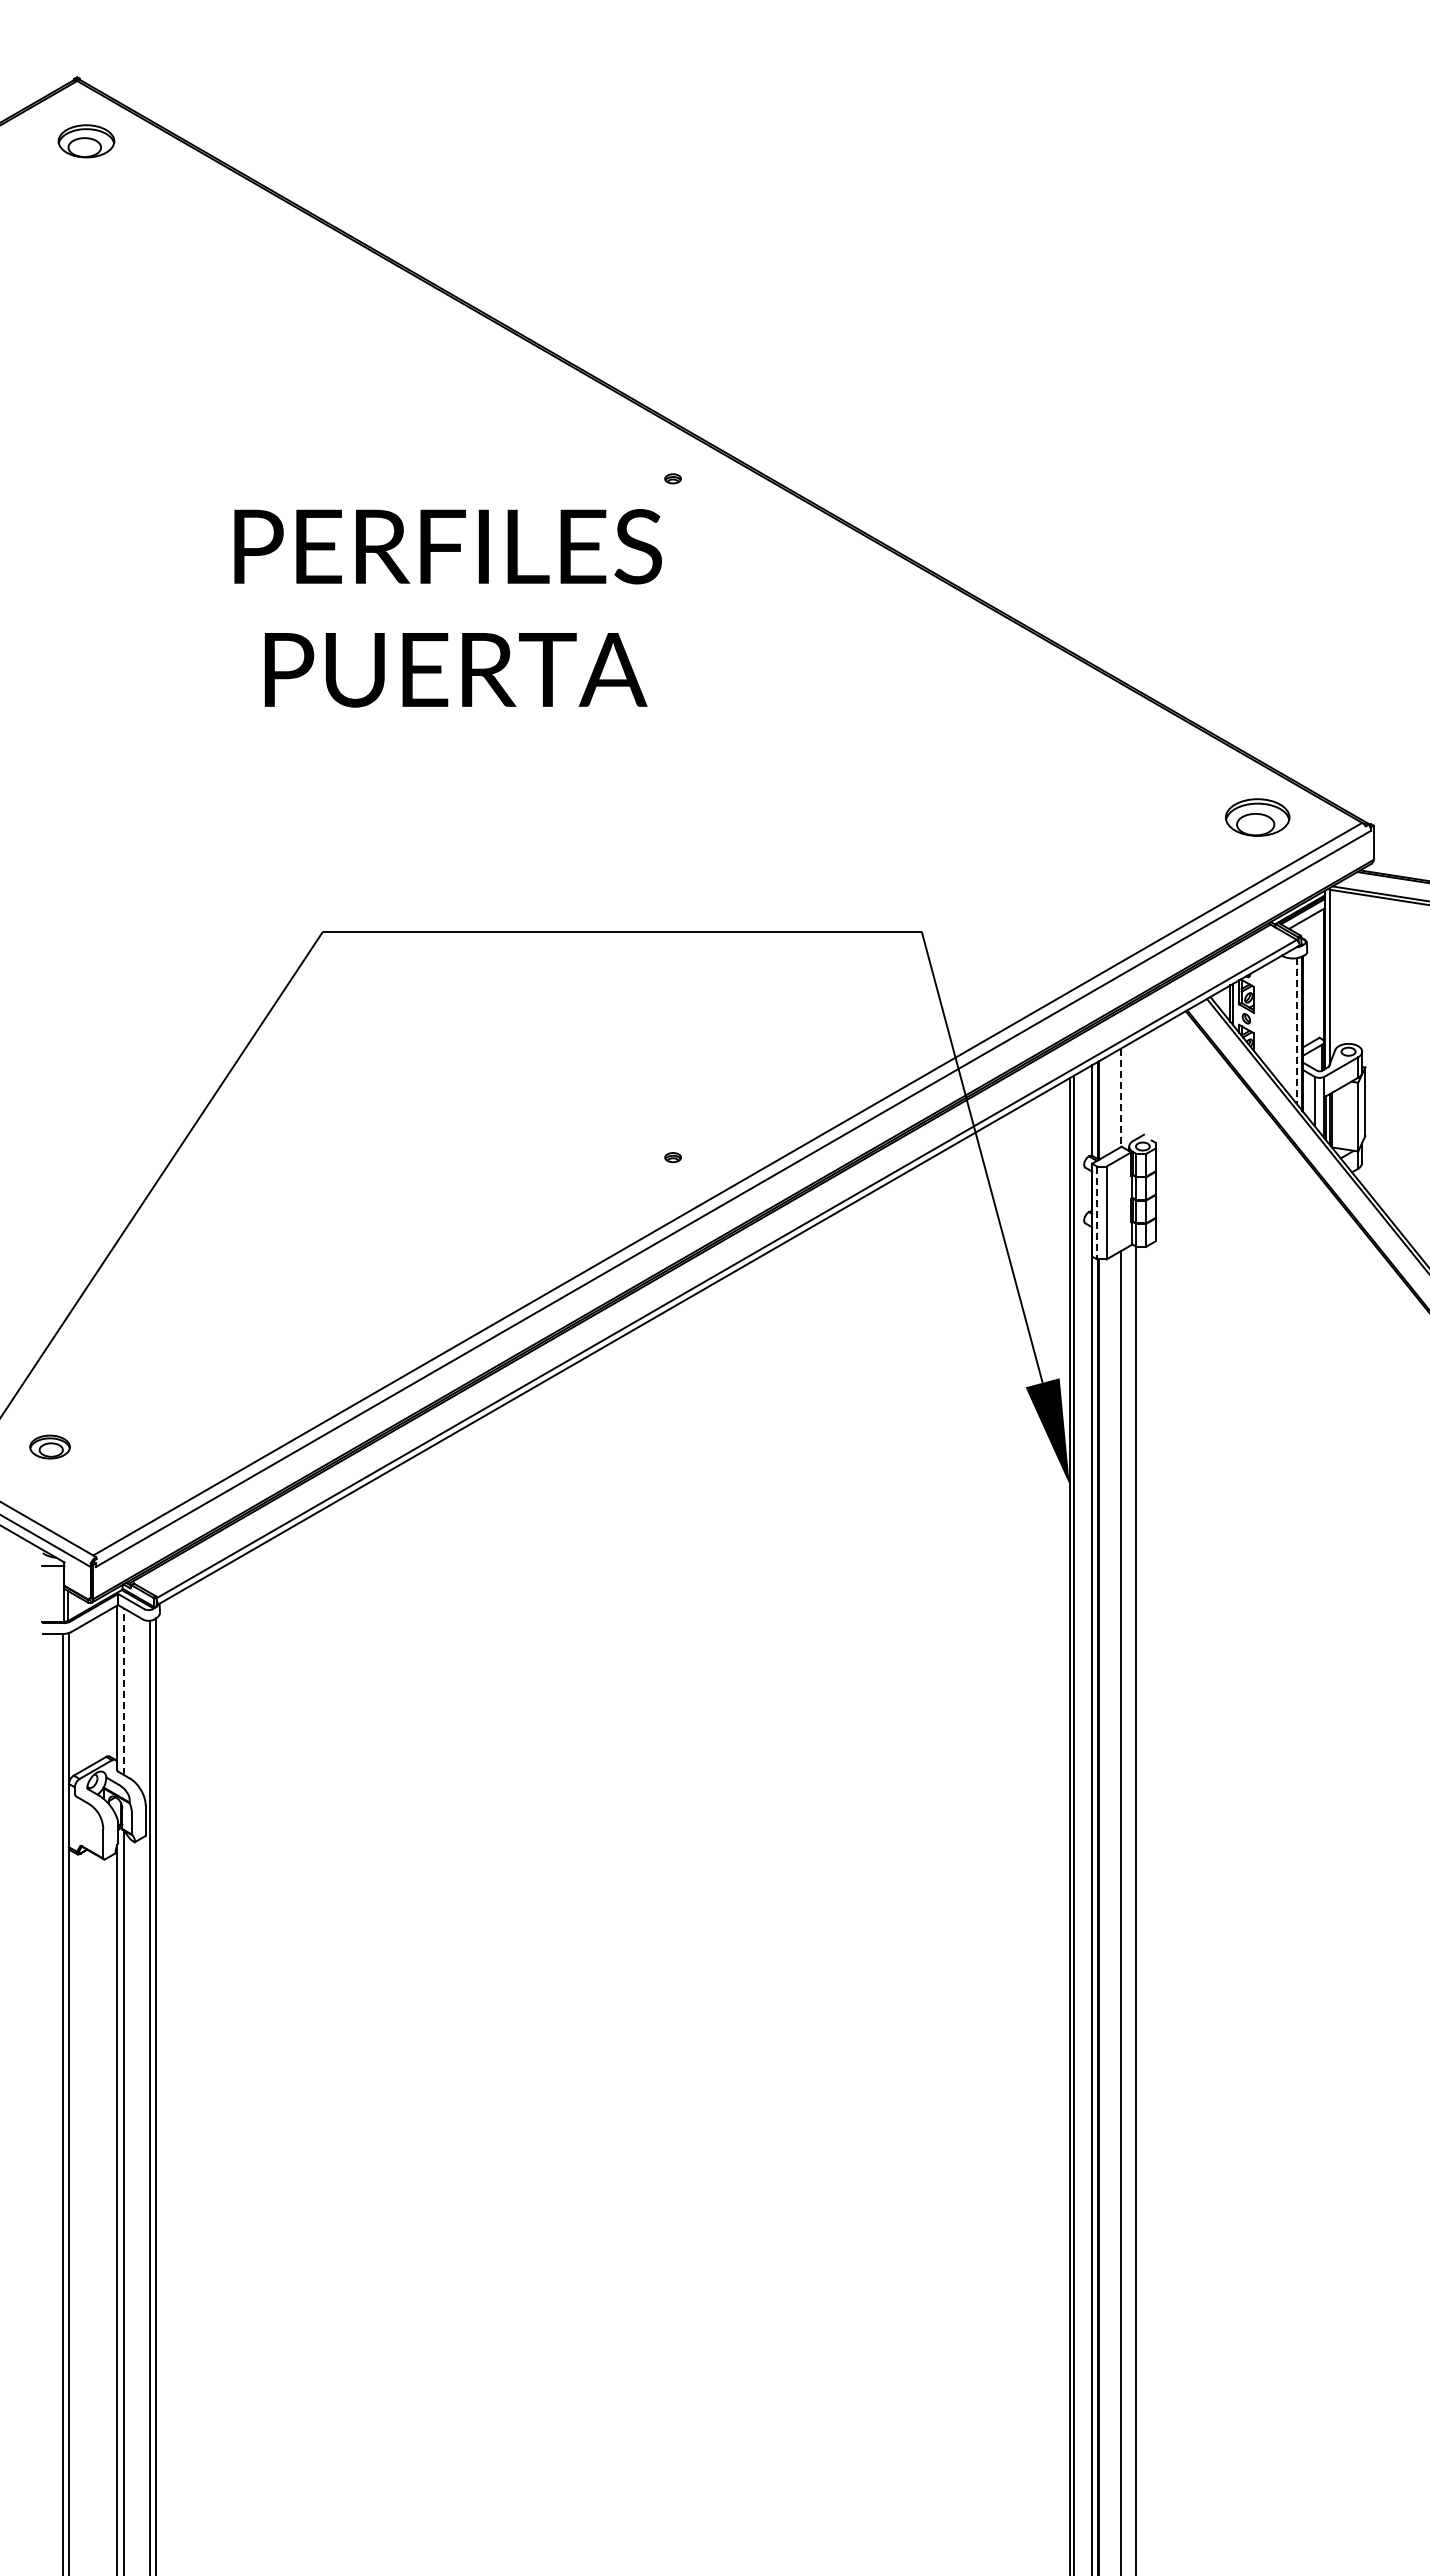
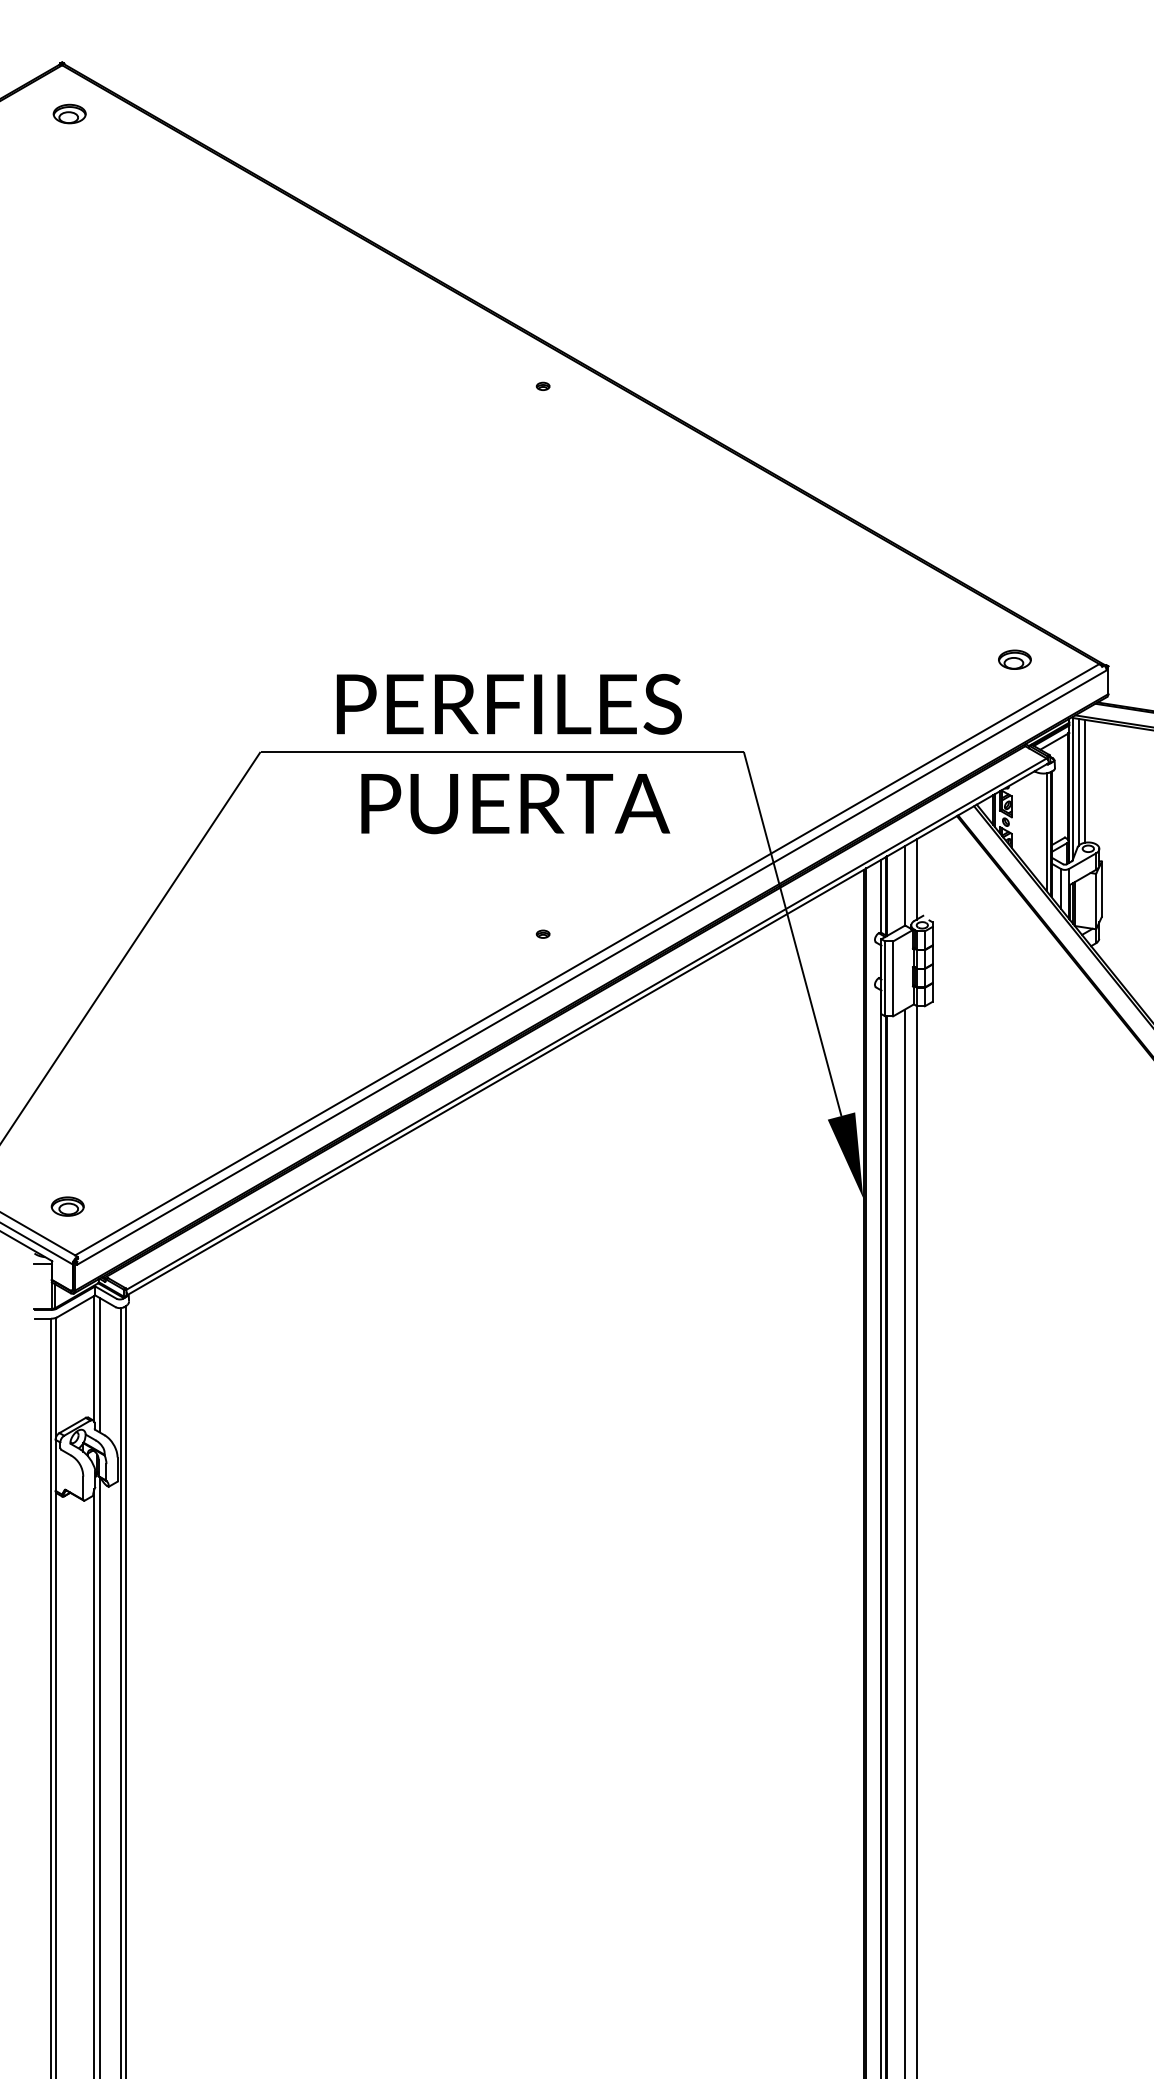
part: (86, 141) -> (69, 114), size x0.71
text: (447, 608) -> (508, 754), moved
part: (1257, 817) -> (1014, 659), size x0.62
line: (1337, 968) -> (1079, 781), added
line: (1344, 968) -> (1085, 781), added
line: (1296, 1031) -> (1046, 832), dashed -> solid
line: (1135, 1089) -> (916, 879), added
line: (1120, 1098) -> (904, 886), dashed -> solid
line: (1097, 1213) -> (885, 979), dashed -> solid
part: (49, 1446) -> (67, 1206), moved
line: (123, 1691) -> (99, 1365), dashed -> solid

